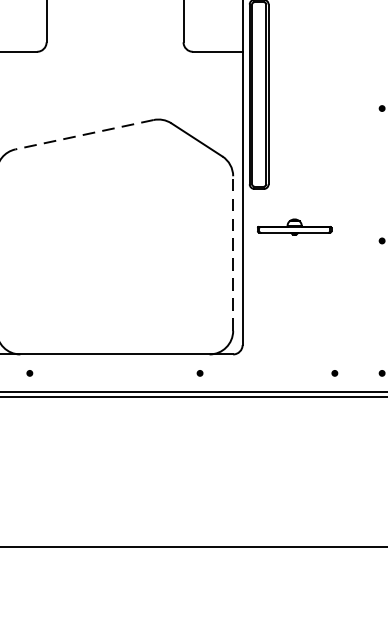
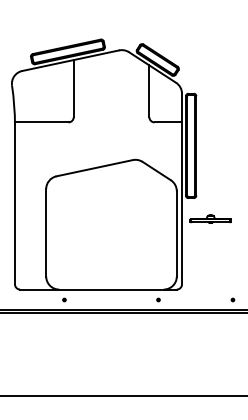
line: (84, 135) -> (94, 168), dashed -> solid
line: (232, 252) -> (176, 233), dashed -> solid

